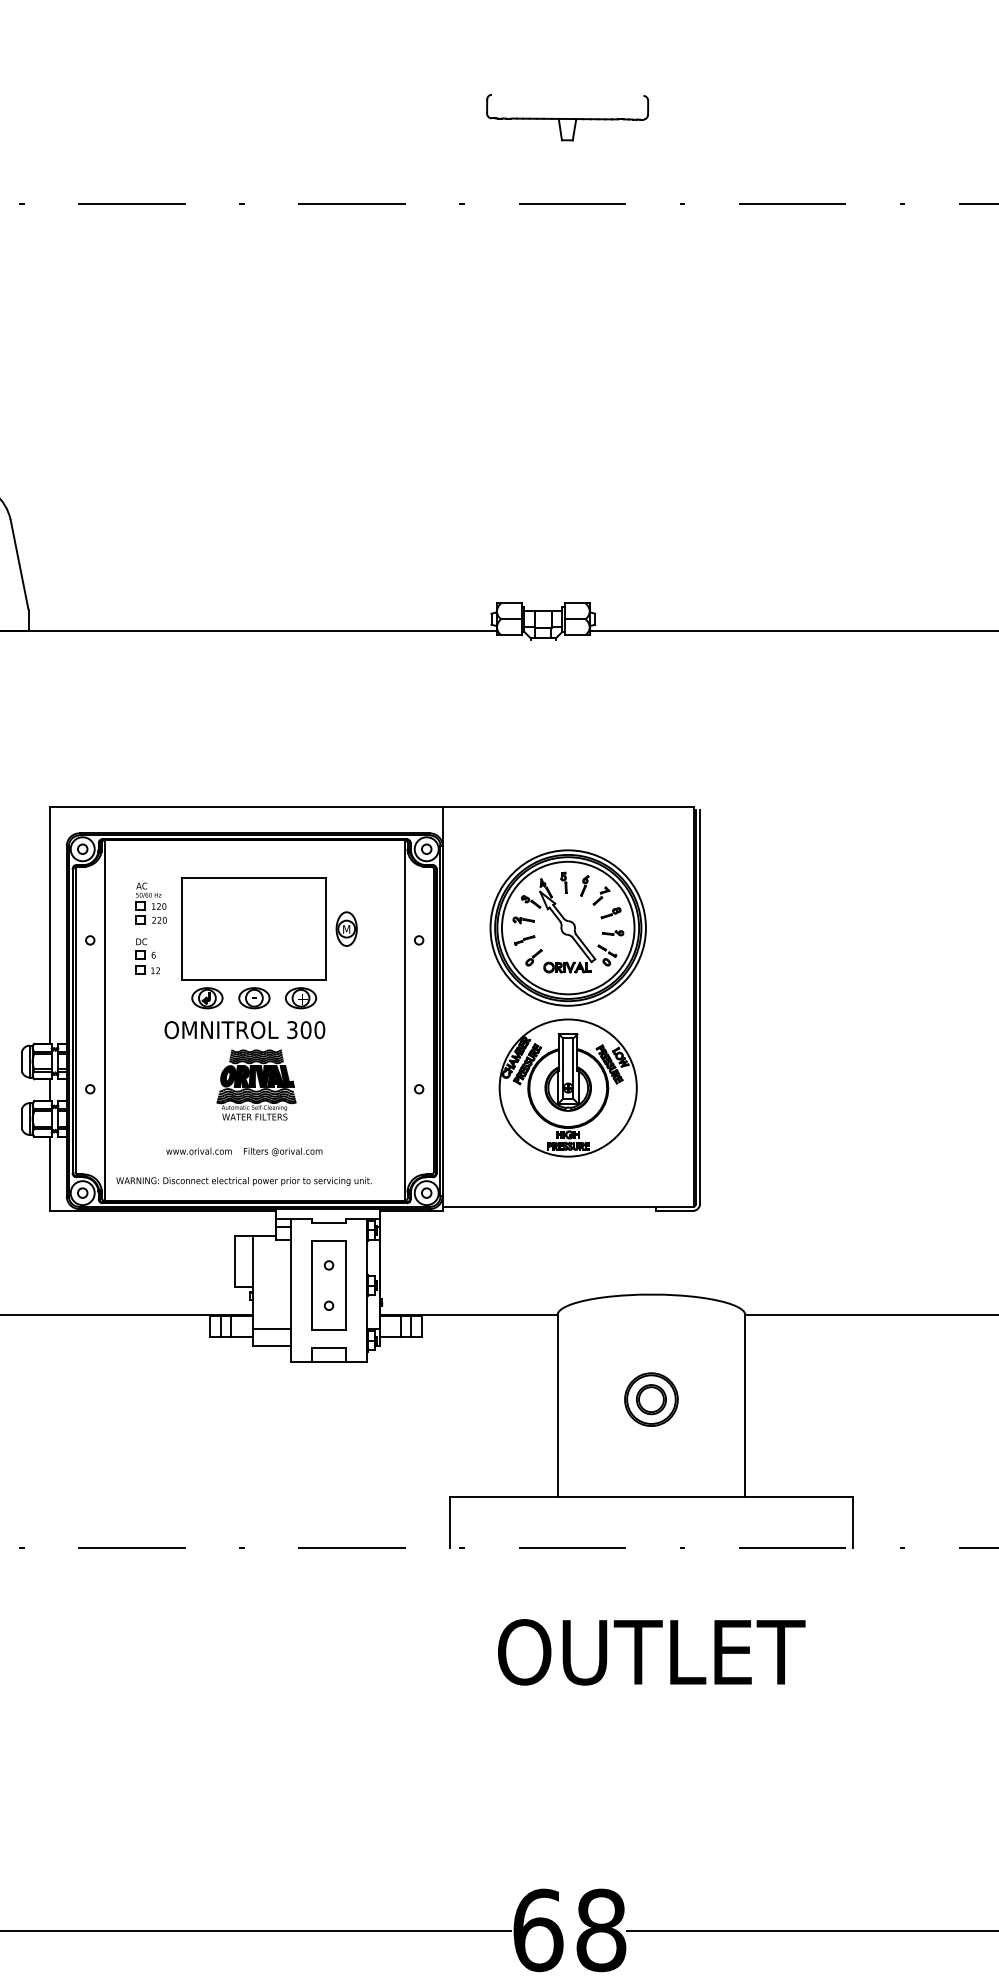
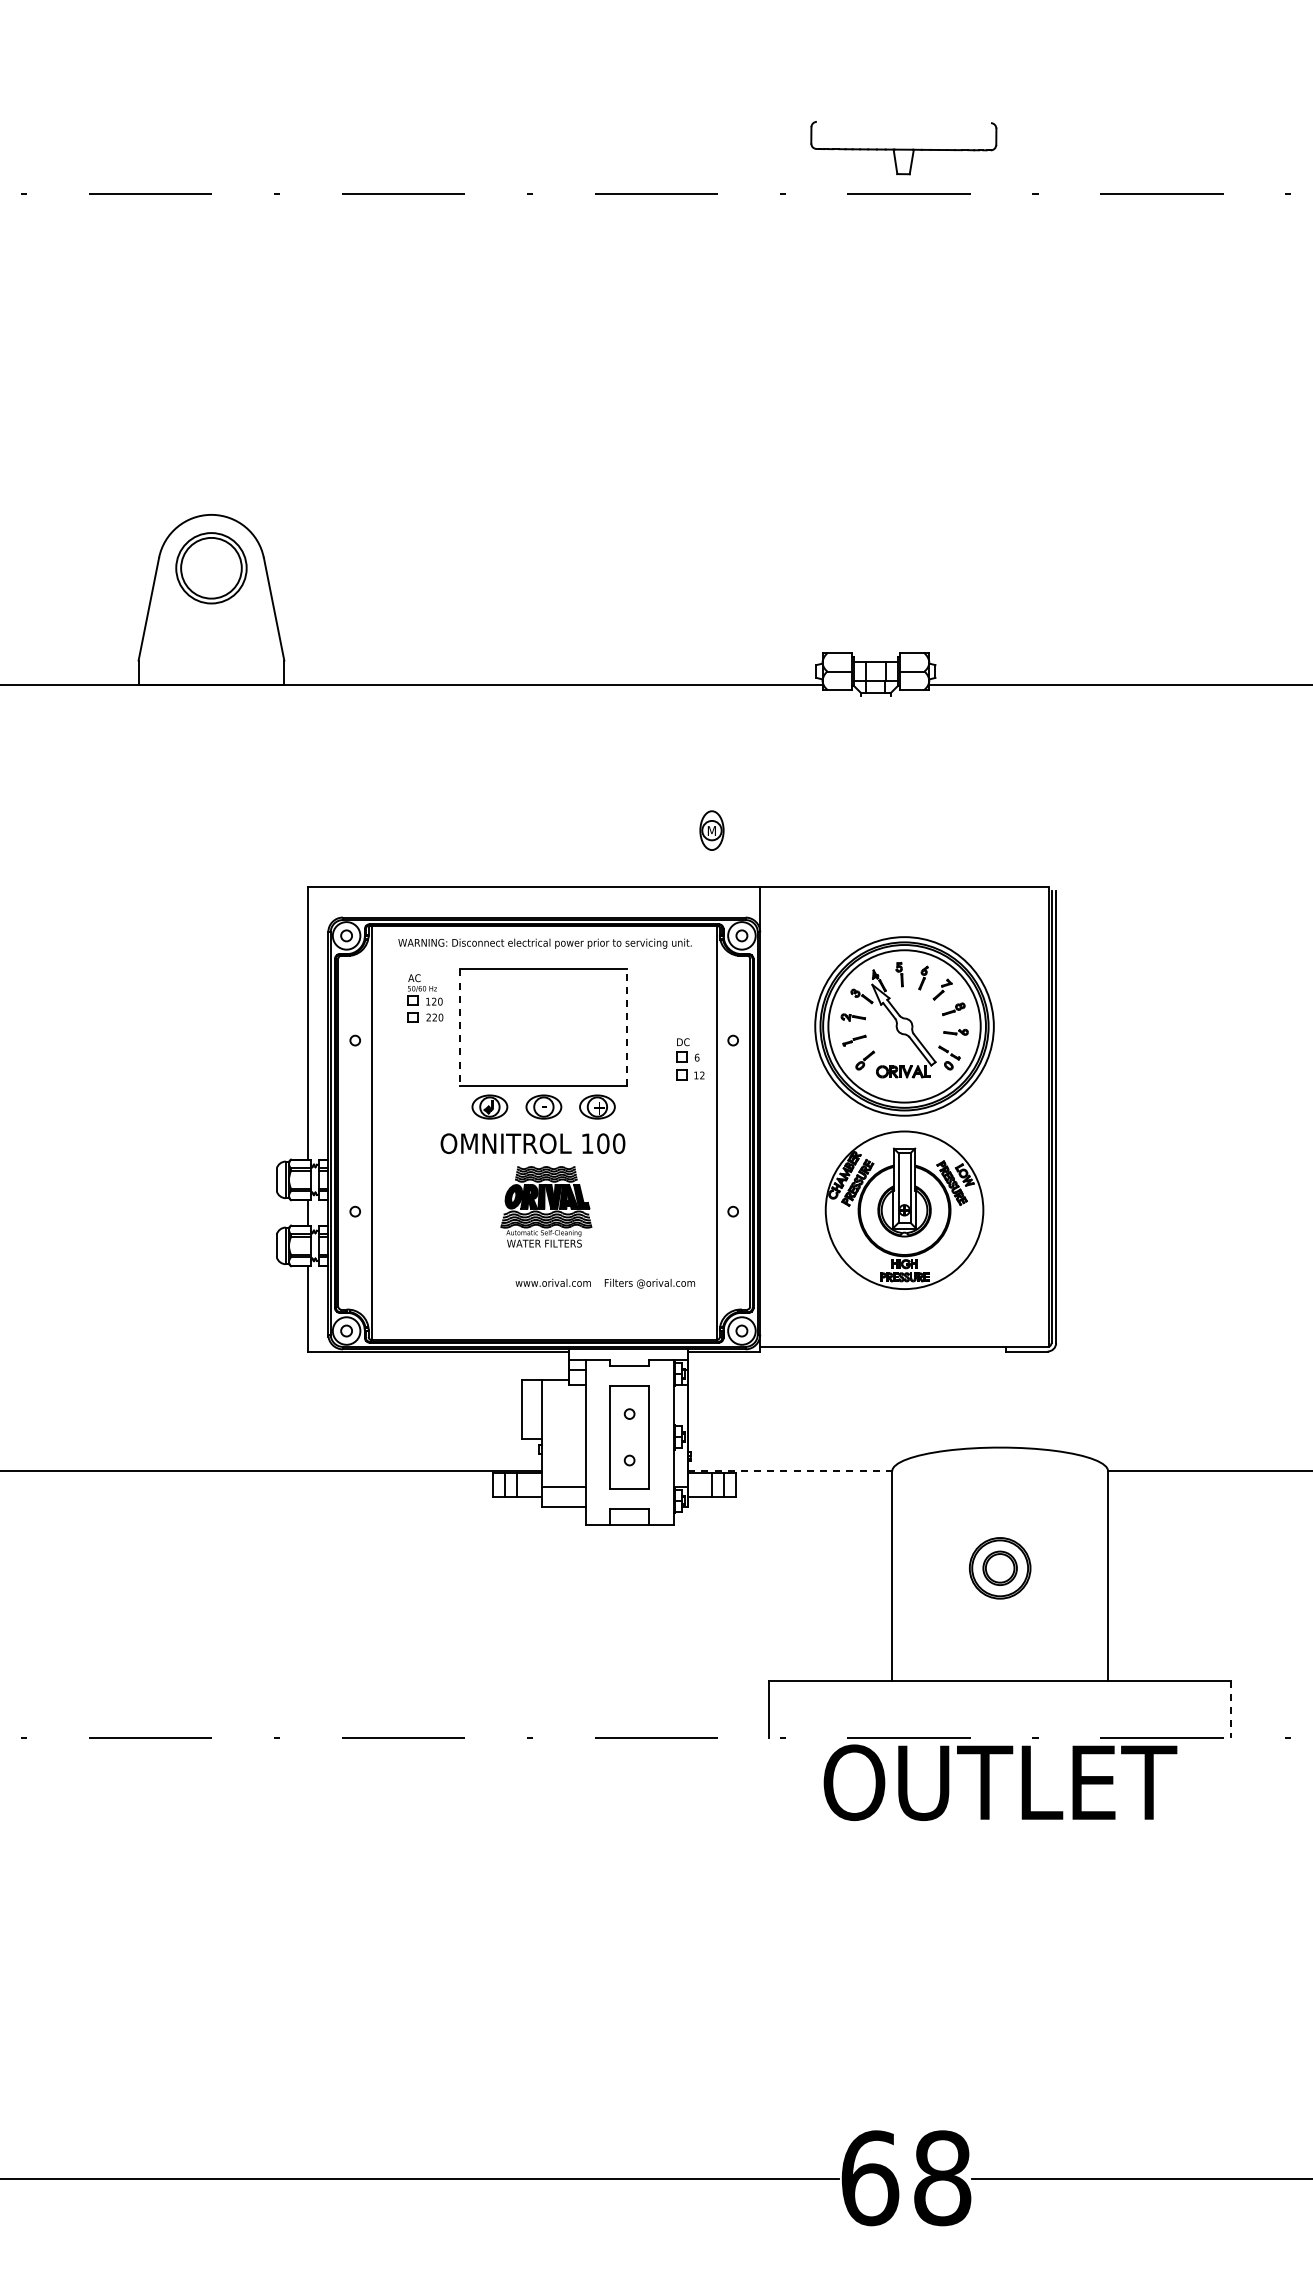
part: (567, 117) -> (903, 148), moved
line: (326, 928) -> (626, 1027), solid -> dashed
part: (346, 928) -> (711, 830), moved
line: (181, 929) -> (460, 1028), solid -> dashed
part: (147, 956) -> (690, 1059), moved
text: (292, 1029) -> (587, 1143), 300 -> 100
text: (243, 1151) -> (604, 1283), moved
text: (243, 1181) -> (544, 943), moved
line: (468, 1315) -> (790, 1471), solid -> dashed
line: (852, 1522) -> (1231, 1709), solid -> dashed
text: (651, 1652) -> (1000, 1782), moved

